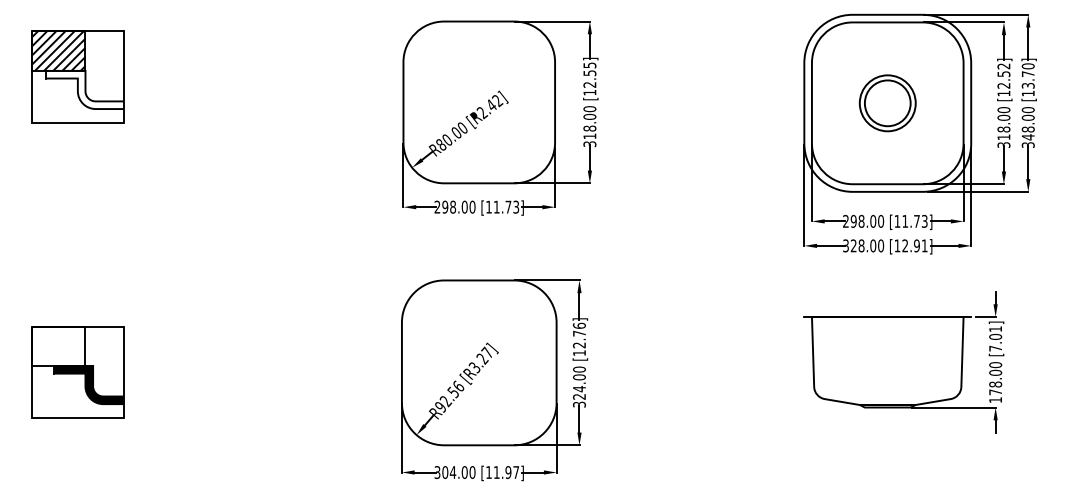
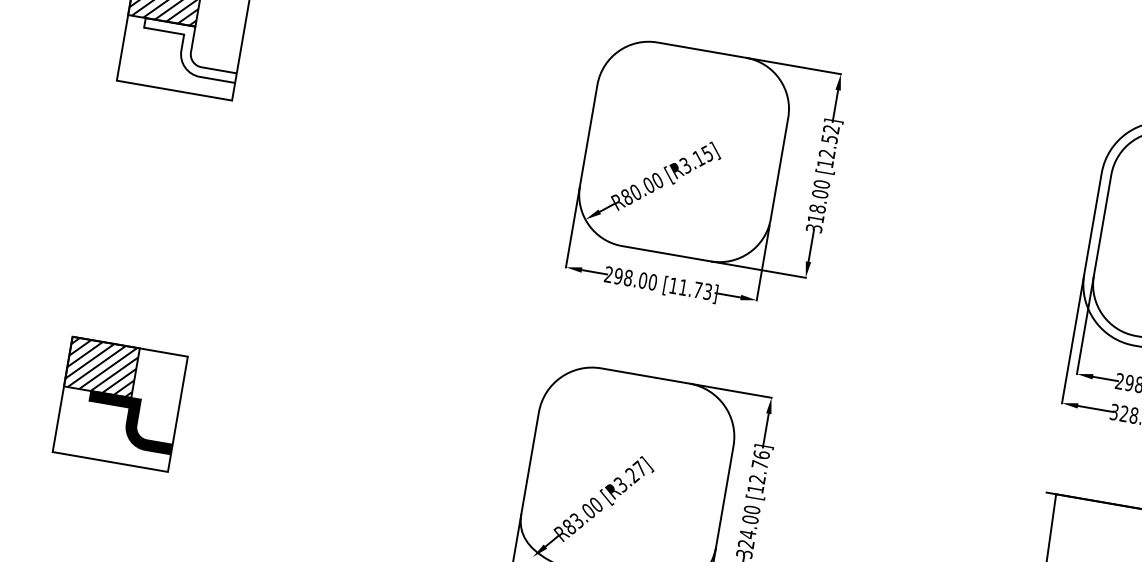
text: (589, 65) -> (830, 129), [12.55] -> [12.52]
text: (489, 106) -> (696, 159), [R2.42] -> [R3.15]
hatch: (58, 345) -> (101, 366), added
text: (450, 396) -> (583, 515), R92.56 -> R83.00

